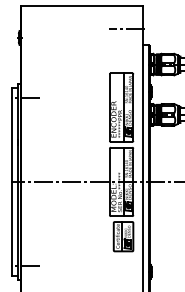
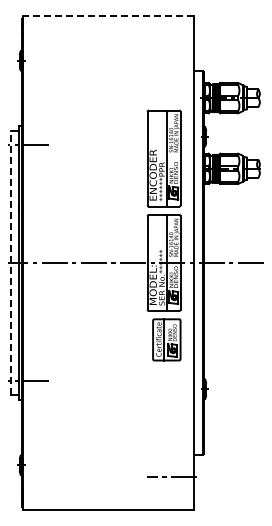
line: (82, 5) -> (108, 15), solid -> dashed
line: (126, 29) -> (171, 48), removed
line: (12, 182) -> (10, 263), solid -> dashed

